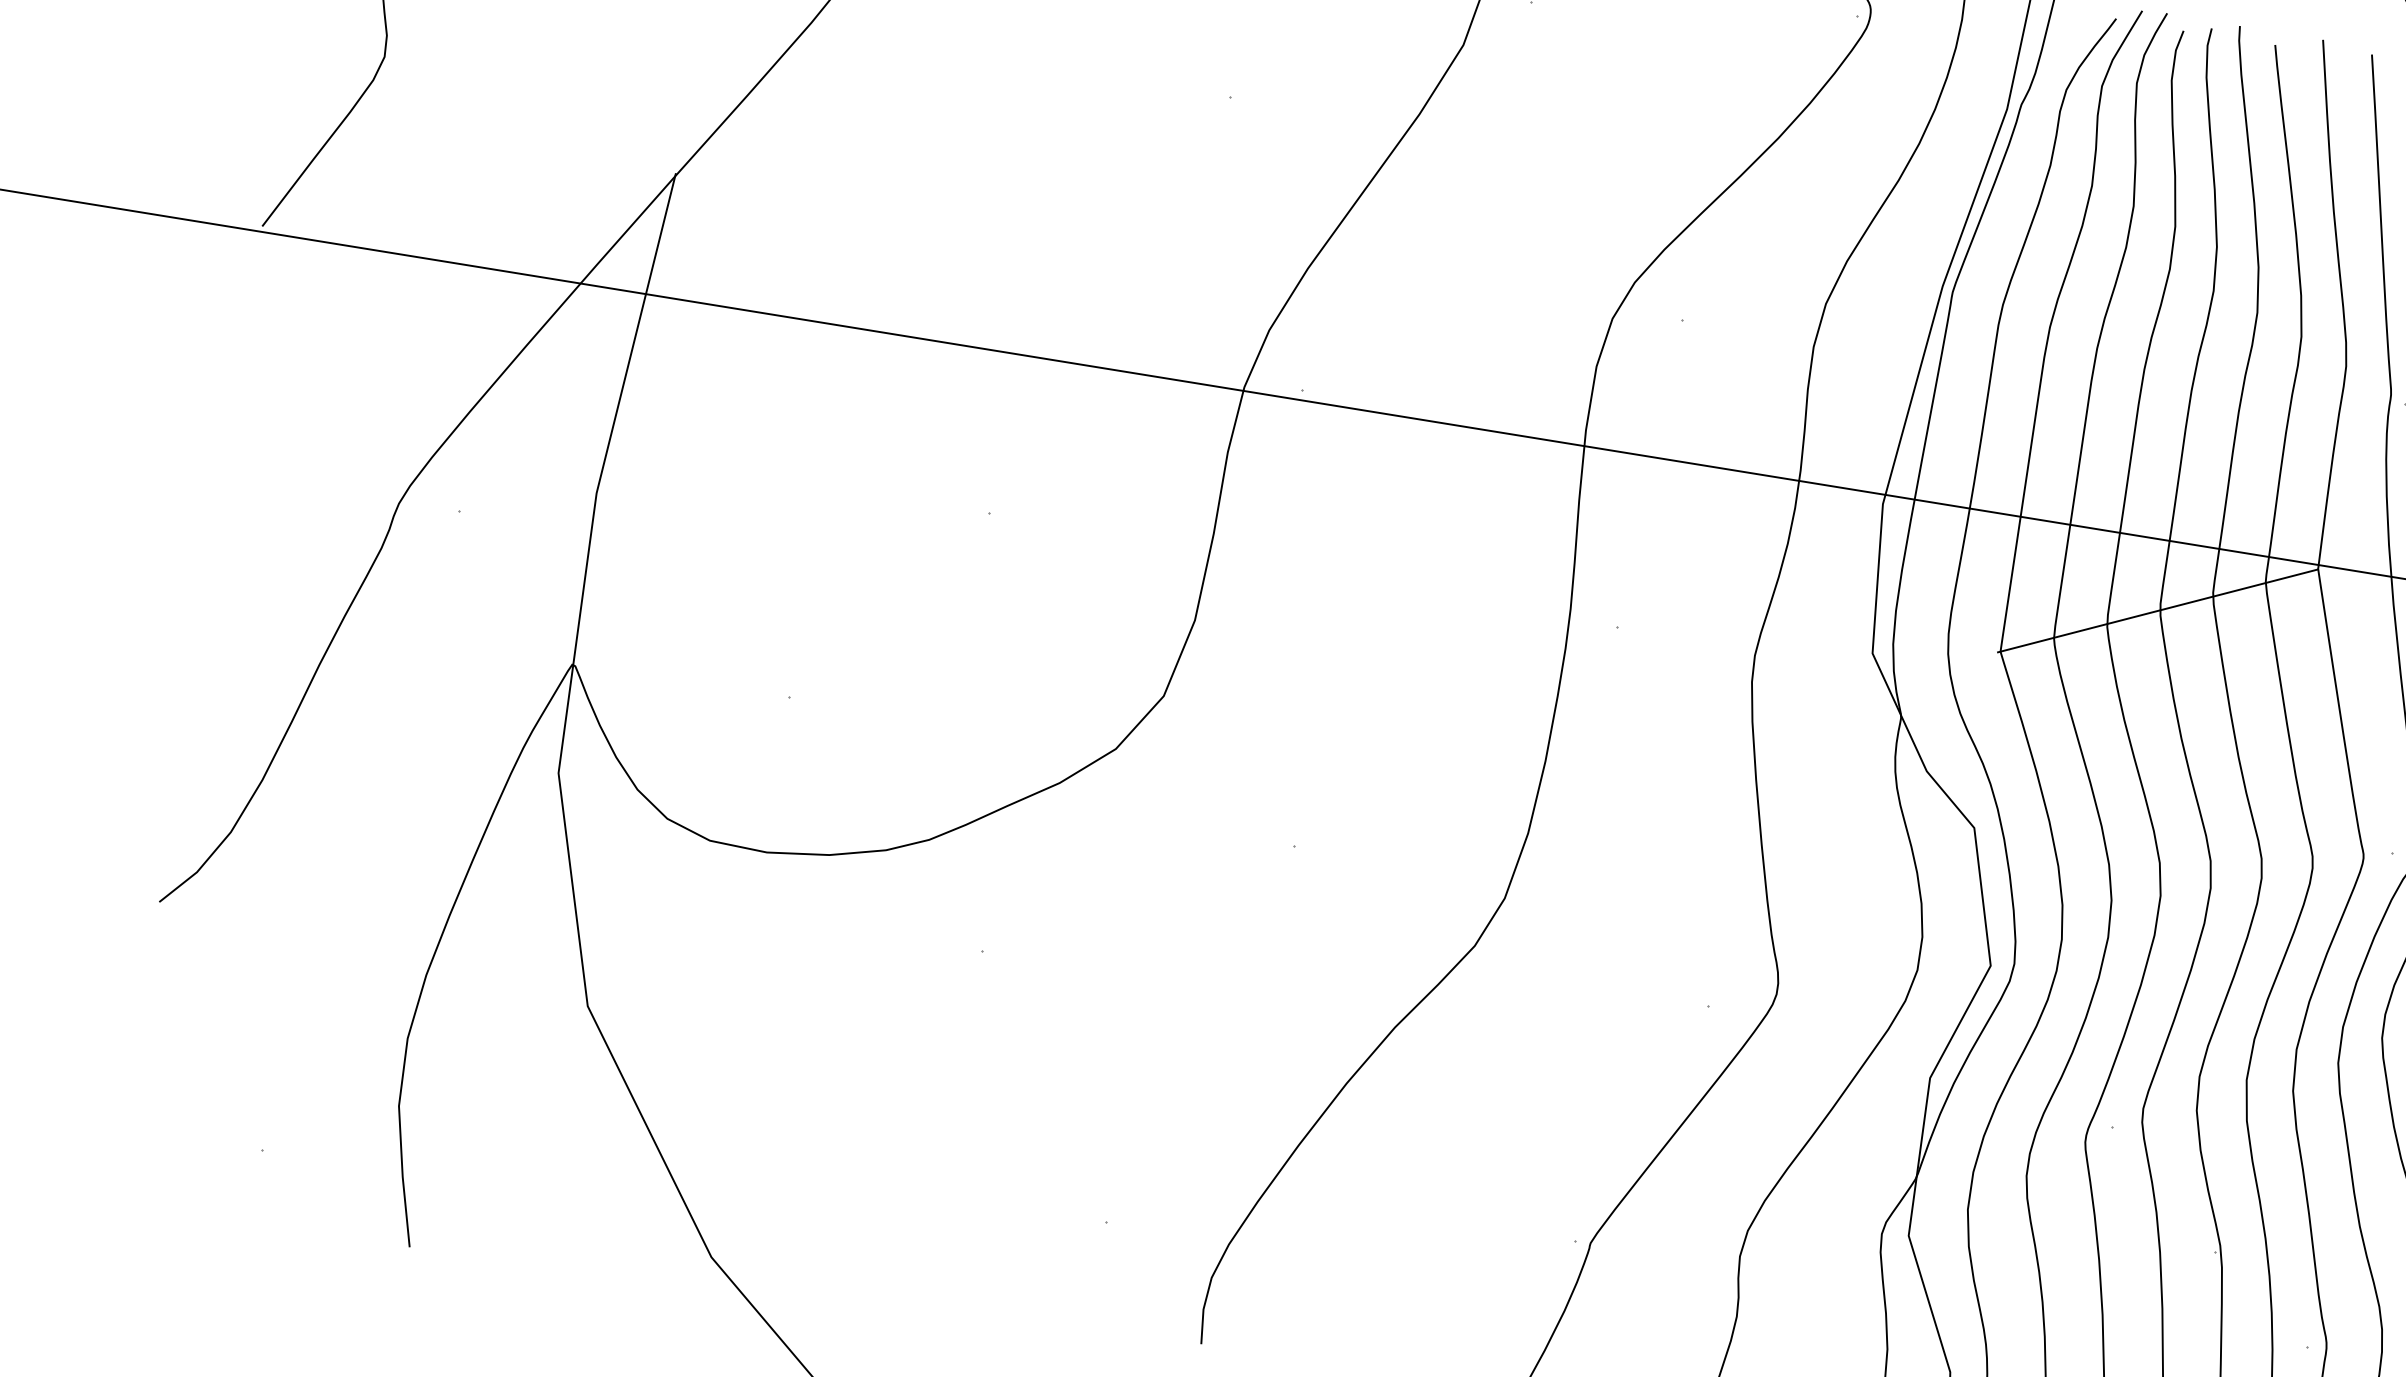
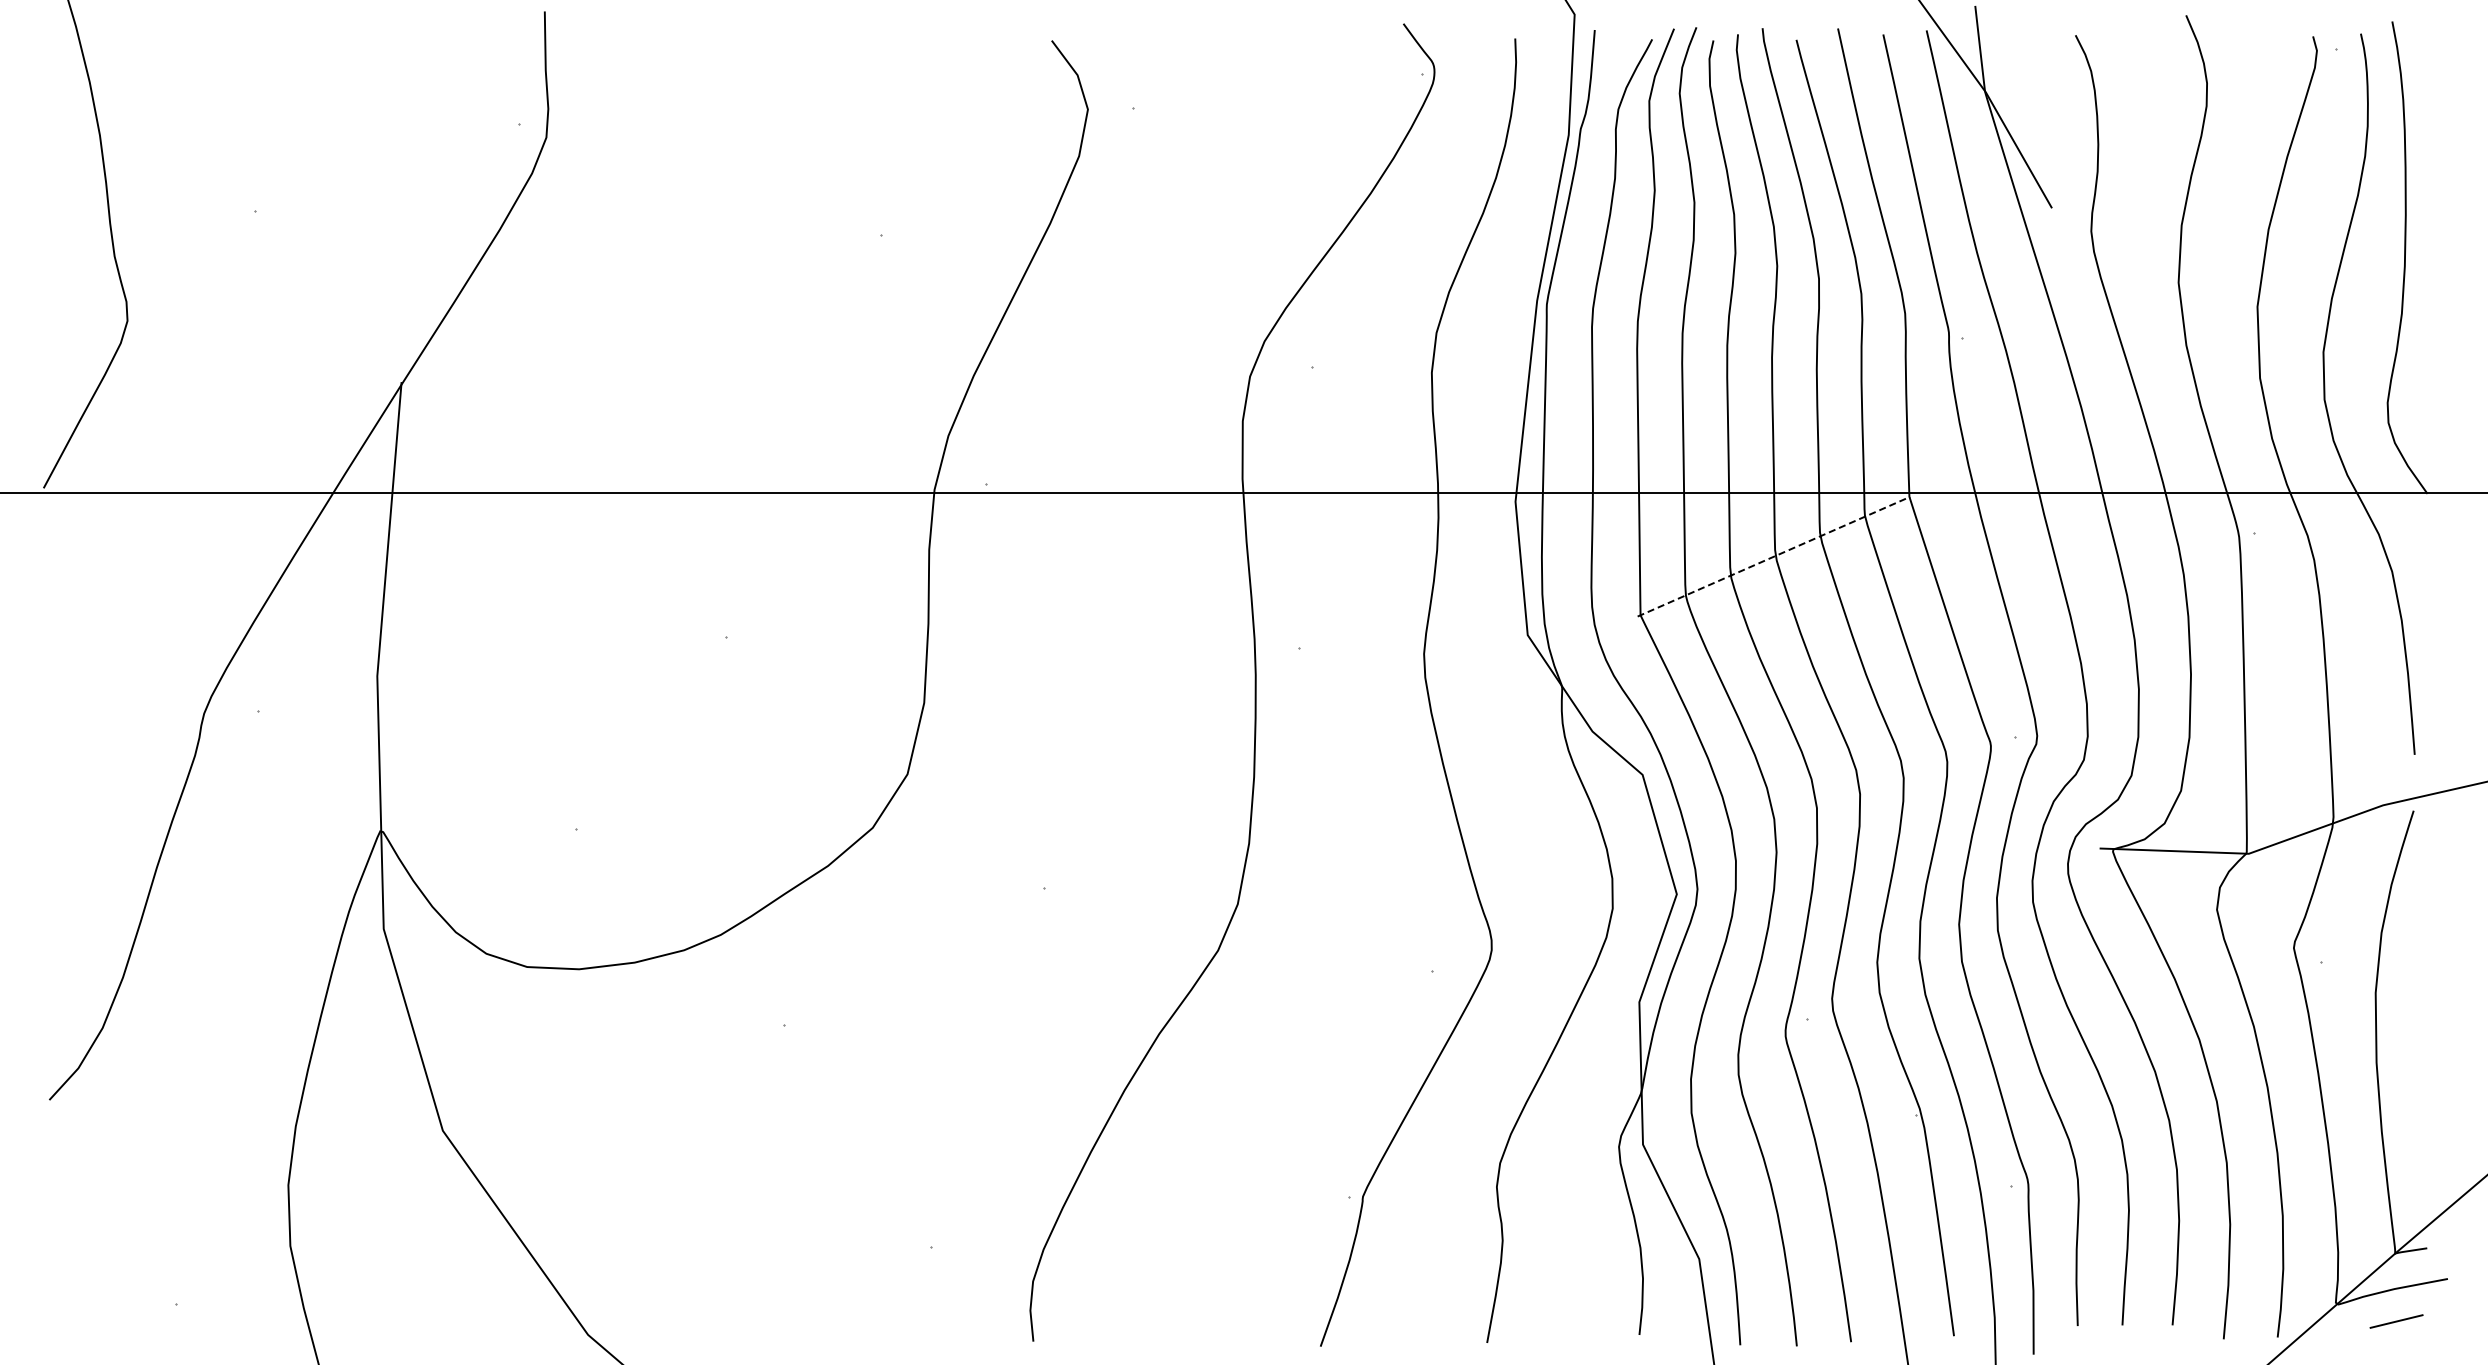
line: (2157, 610) -> (1773, 556), solid -> dashed

